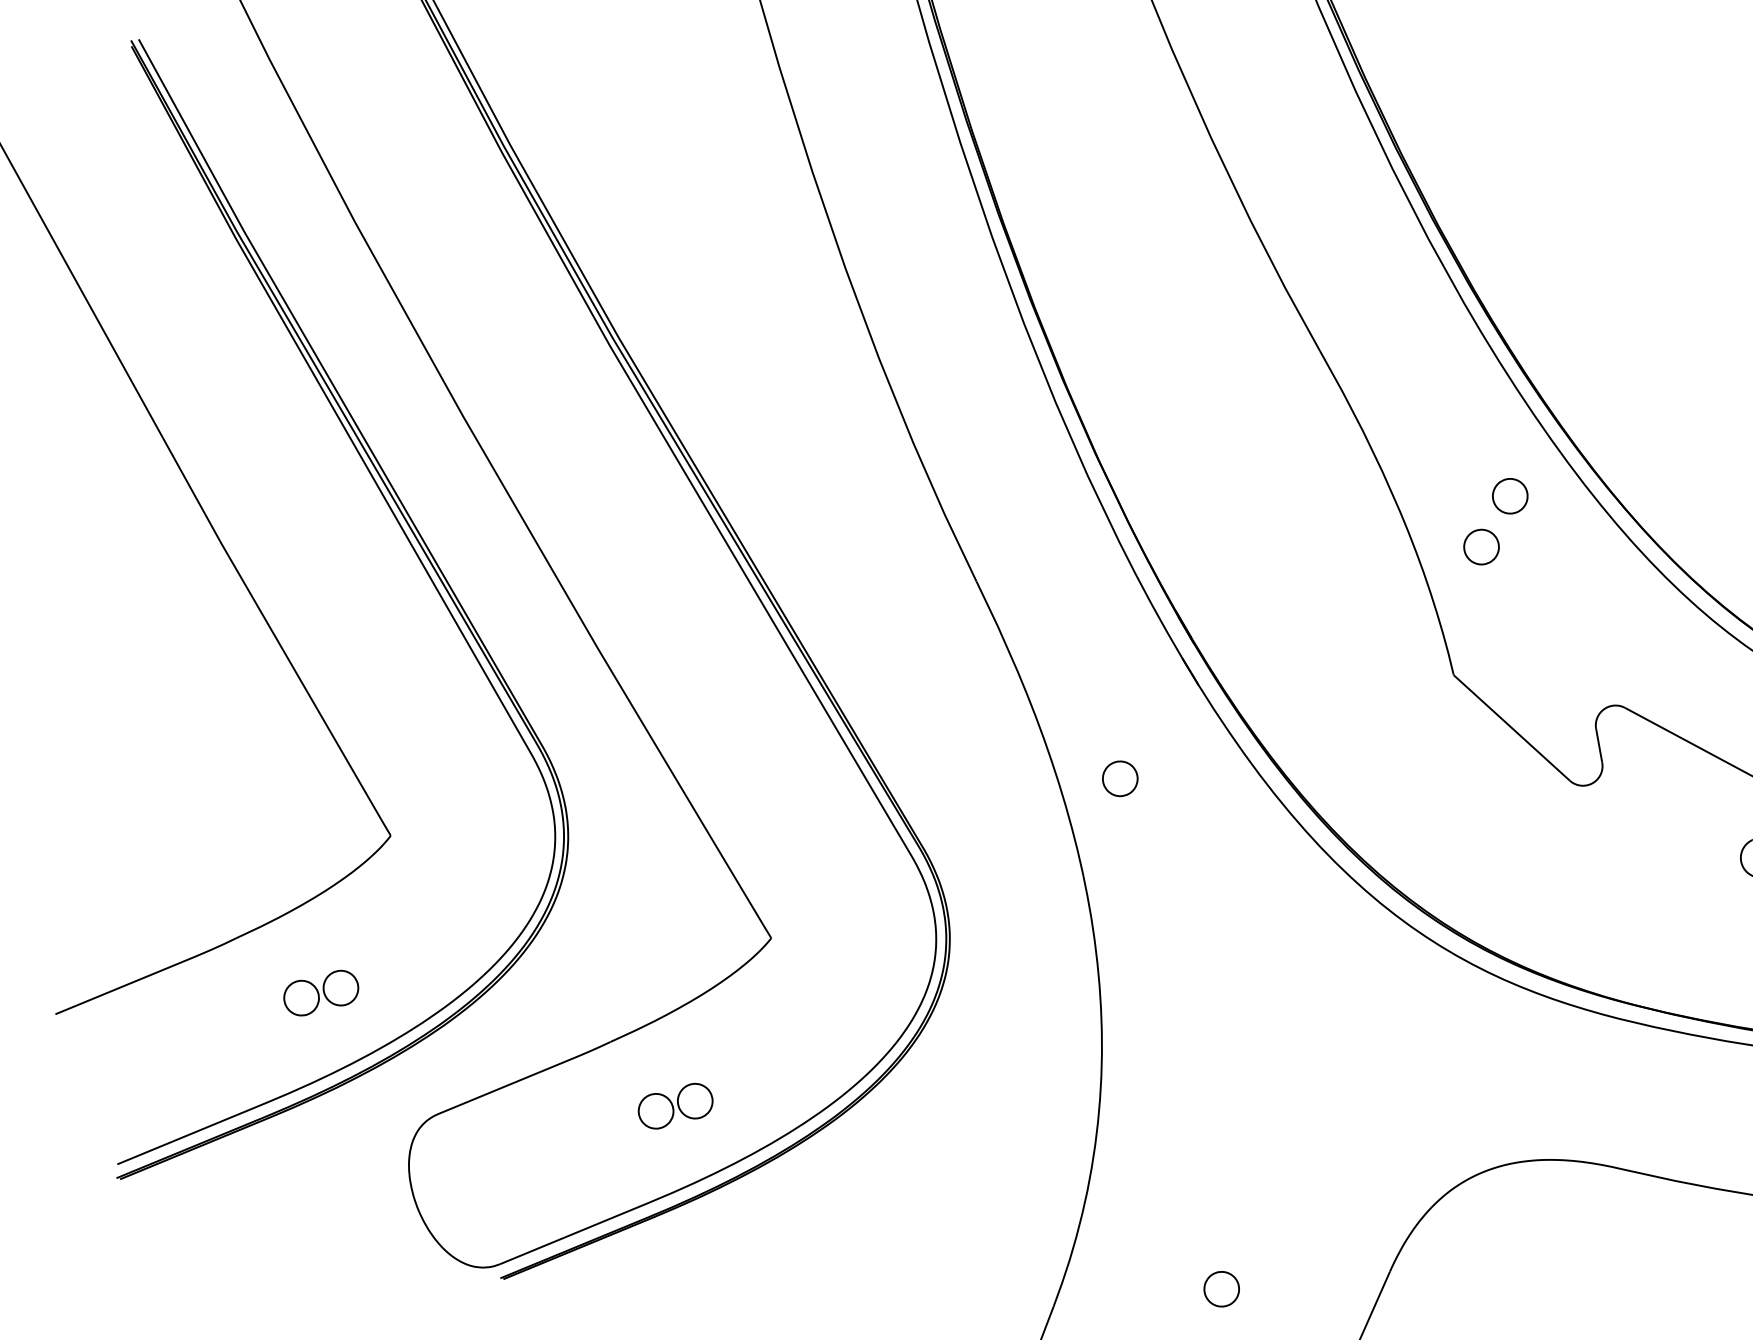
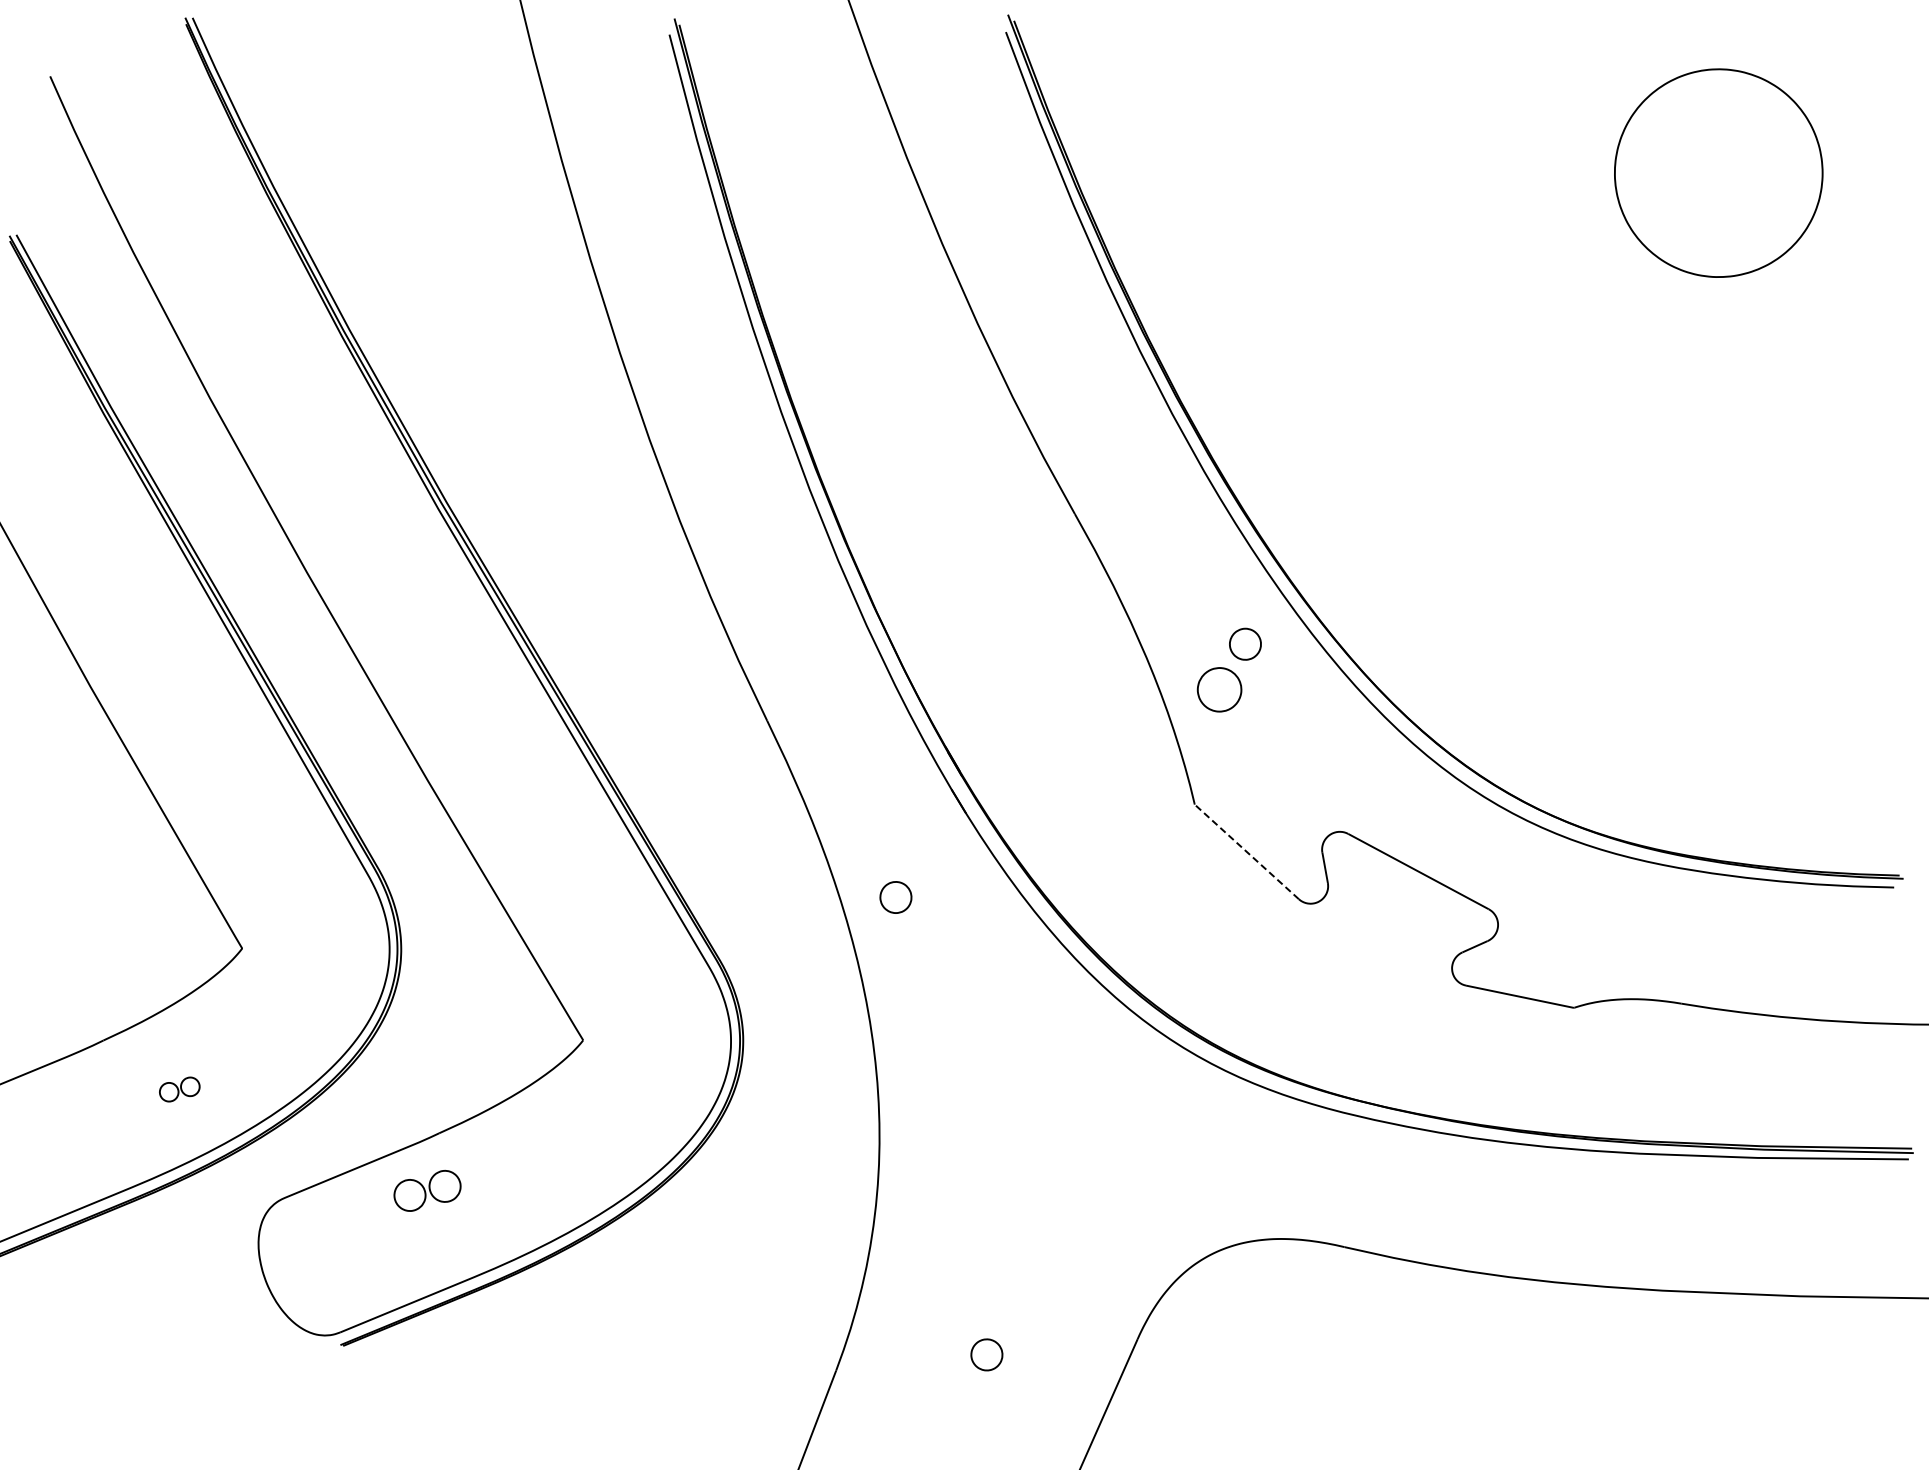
part: (1481, 546) -> (1219, 689), size x1.4
line: (1511, 727) -> (1246, 851), solid -> dashed
part: (320, 993) -> (179, 1089), size x0.6
part: (675, 1105) -> (427, 1190), moved

